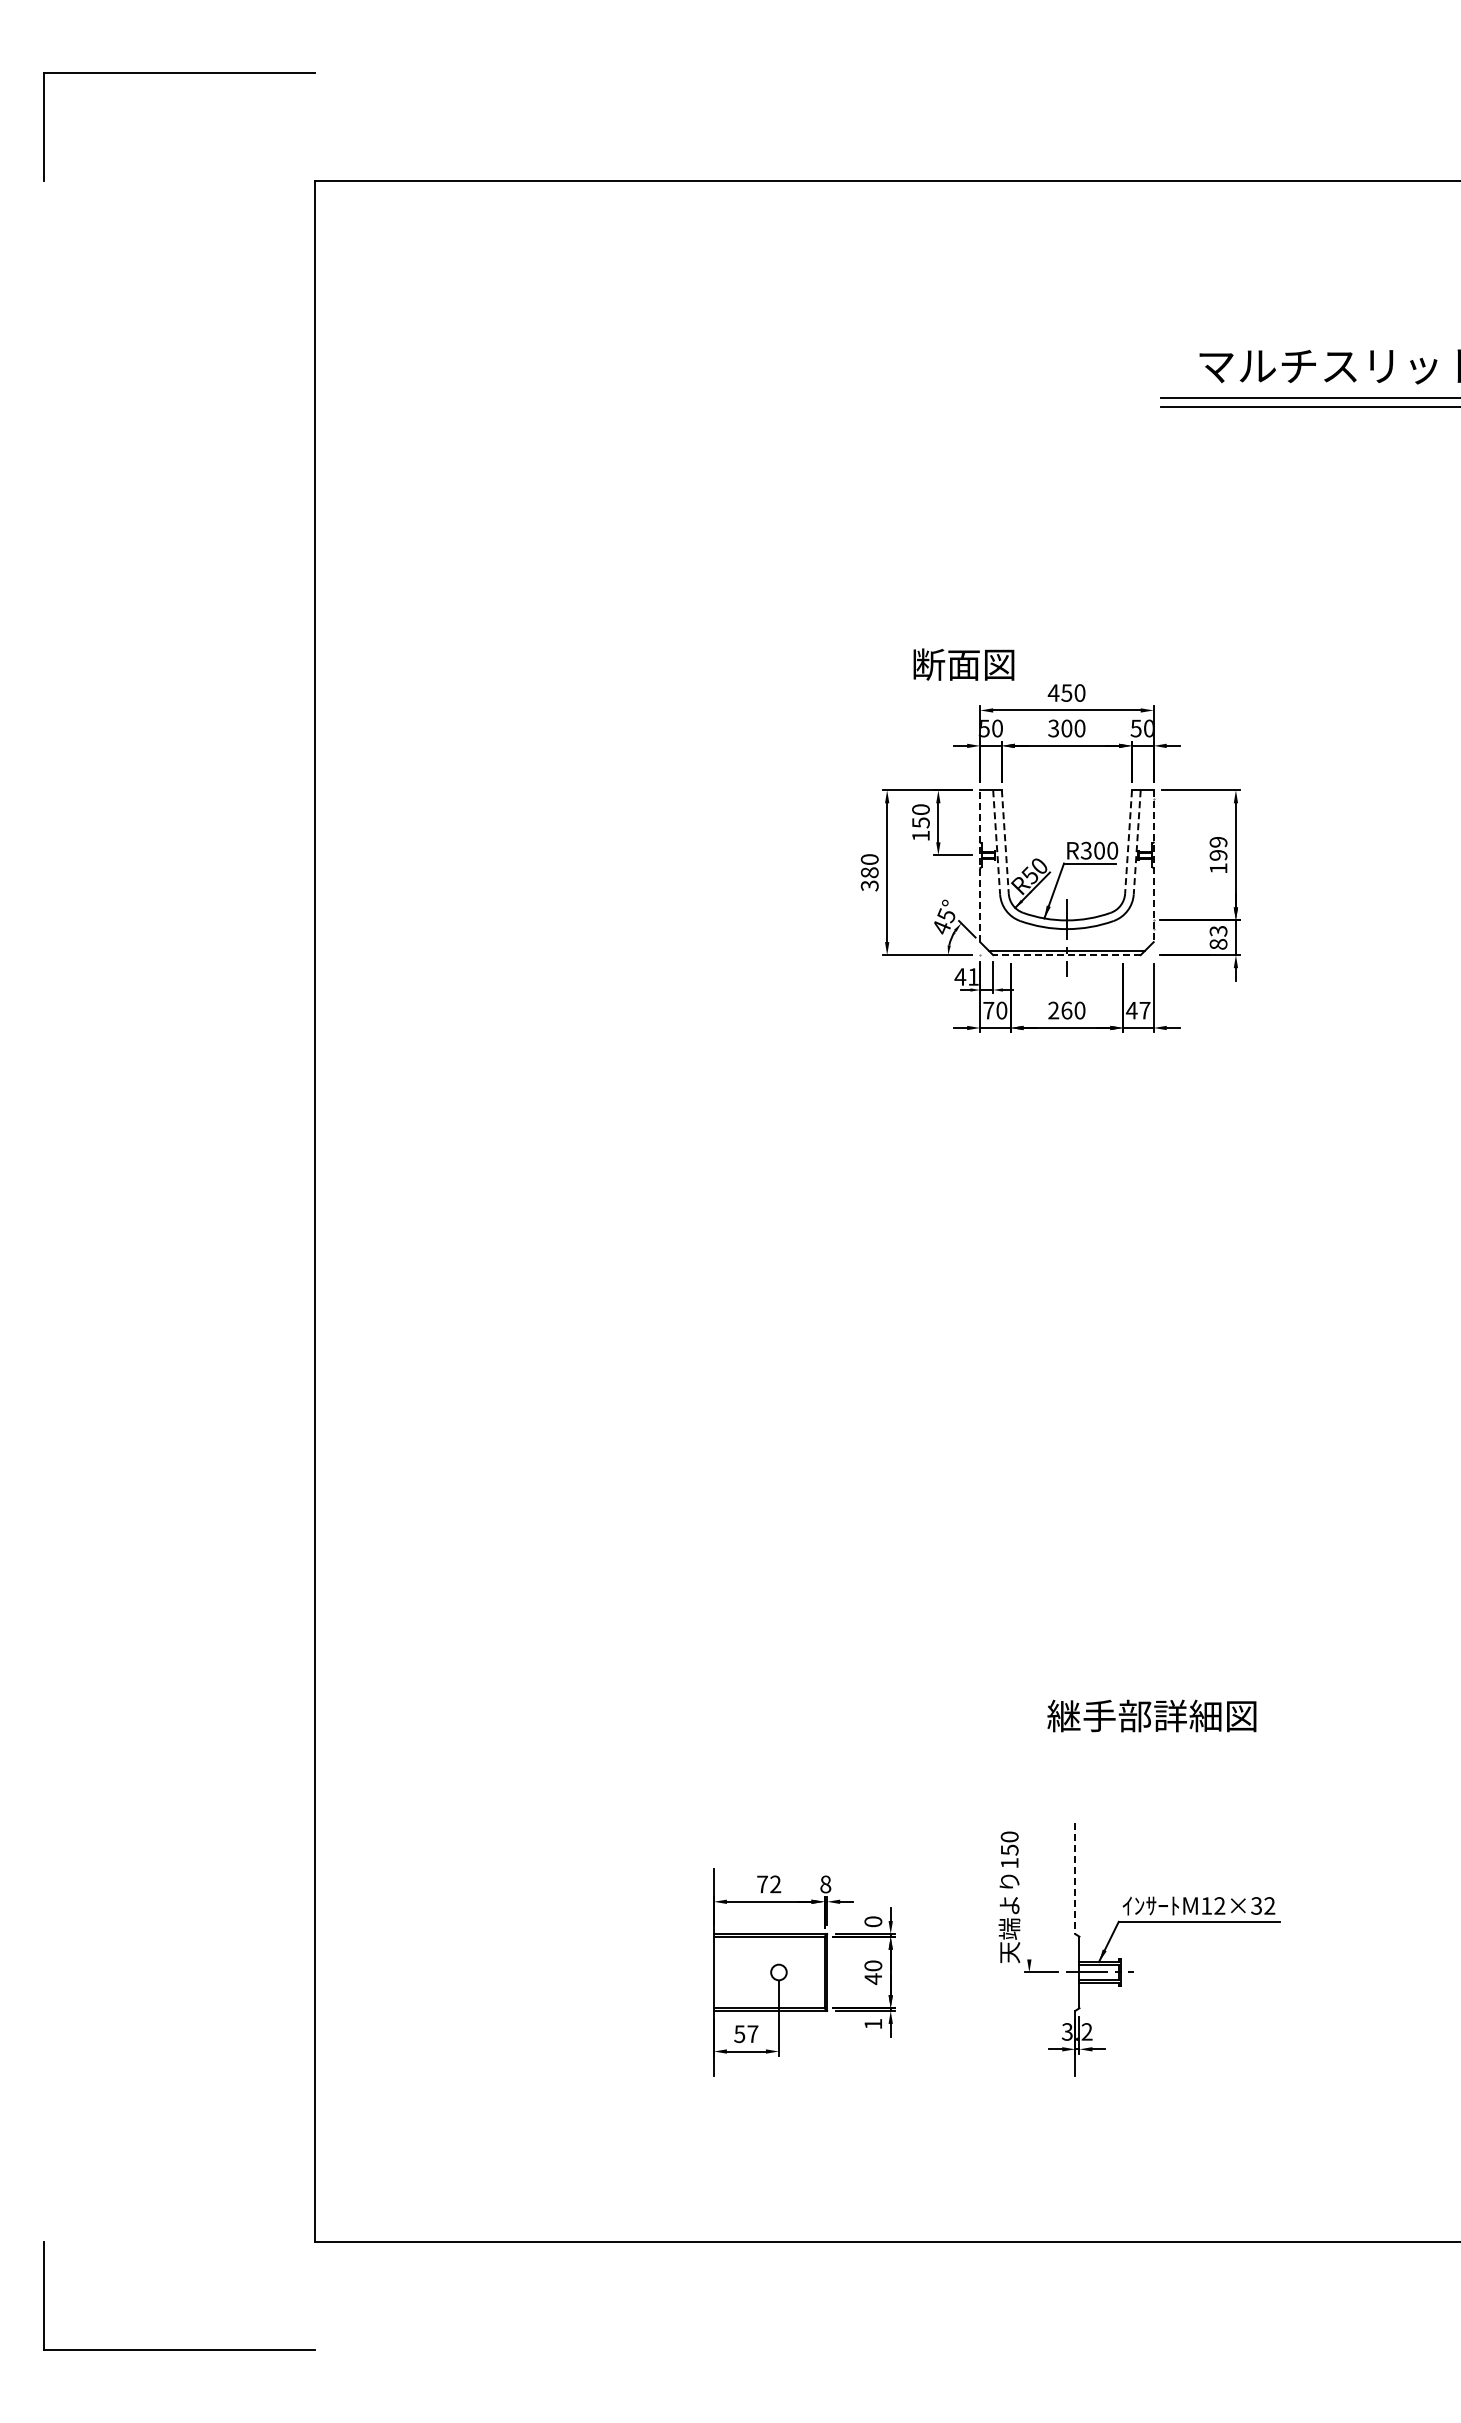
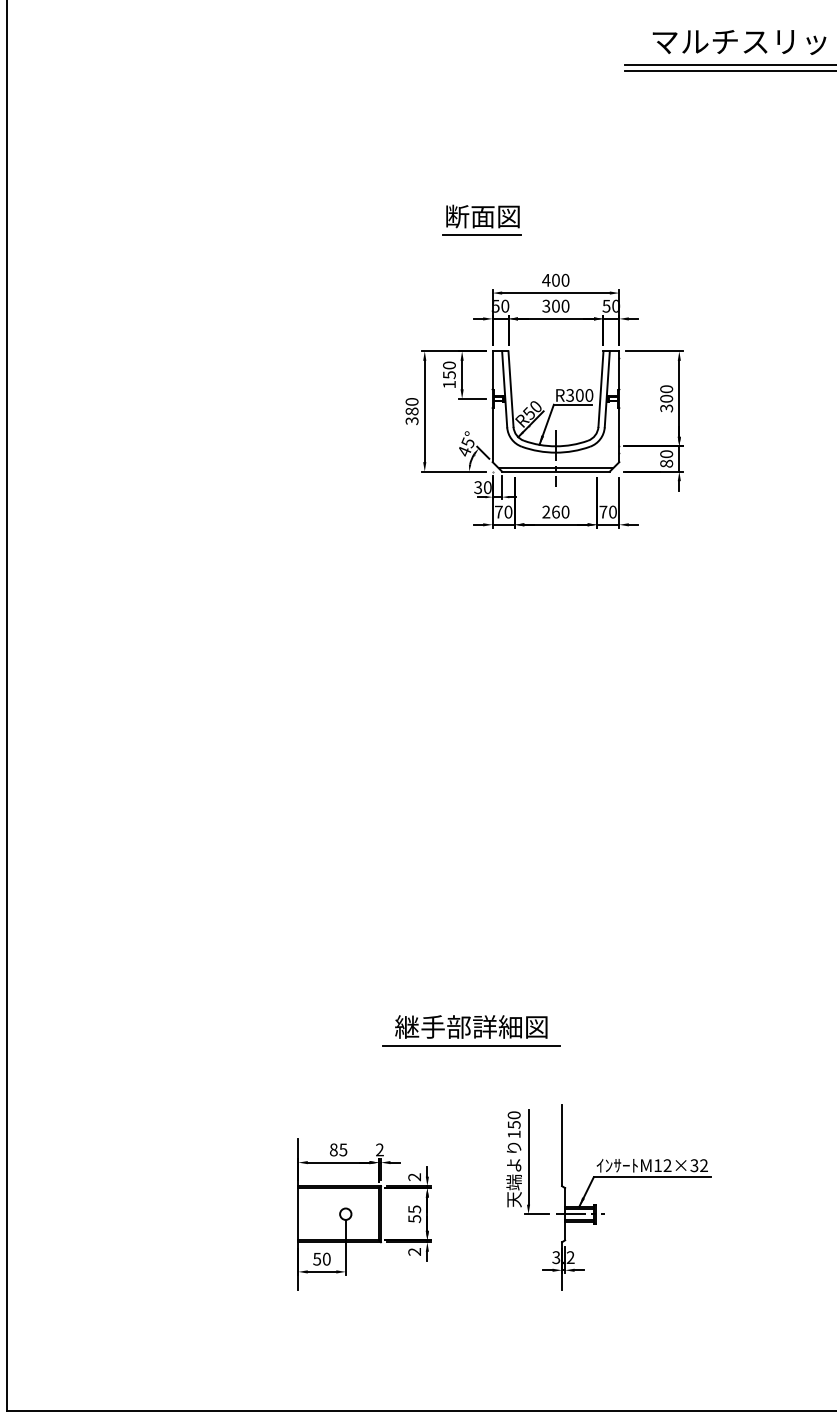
line: (965, 631) -> (481, 235), added
text: (963, 664) -> (482, 216), moved
text: (1066, 692) -> (555, 279), 450 -> 400
line: (996, 842) -> (504, 389), dashed -> solid
line: (1005, 842) -> (511, 389), dashed -> solid
line: (1128, 842) -> (600, 389), dashed -> solid
line: (1137, 842) -> (607, 389), dashed -> solid
text: (1218, 855) -> (666, 398), 199 -> 300
line: (980, 866) -> (492, 406), dashed -> solid
line: (1153, 866) -> (619, 406), dashed -> solid
text: (1218, 930) -> (666, 453), 83 -> 80
line: (1066, 955) -> (555, 471), dashed -> solid
text: (966, 976) -> (482, 487), 41 -> 30
text: (1137, 1010) -> (607, 512), 47 -> 70
text: (1151, 1715) -> (470, 1026), moved
line: (951, 1741) -> (471, 1045), added
line: (1075, 1878) -> (562, 1145), dashed -> solid
text: (769, 1884) -> (338, 1149), 72 -> 85
text: (825, 1884) -> (379, 1149), 8 -> 2
line: (1029, 1894) -> (528, 1157), added
text: (873, 1921) -> (414, 1177), 0 -> 2
text: (873, 1972) -> (414, 1214), 40 -> 55
text: (872, 2023) -> (414, 1251), 1 -> 2
text: (752, 2034) -> (326, 1259), 57 -> 50

